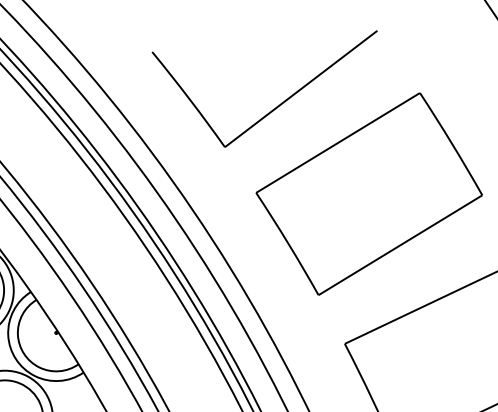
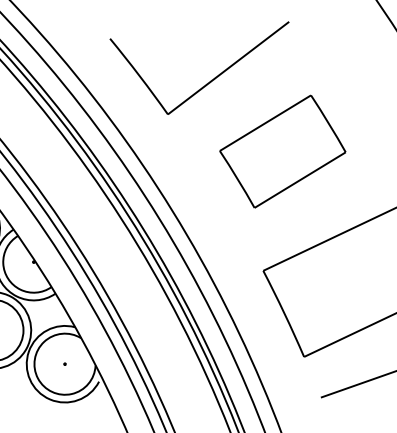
part: (368, 193) -> (282, 151), size x0.7

